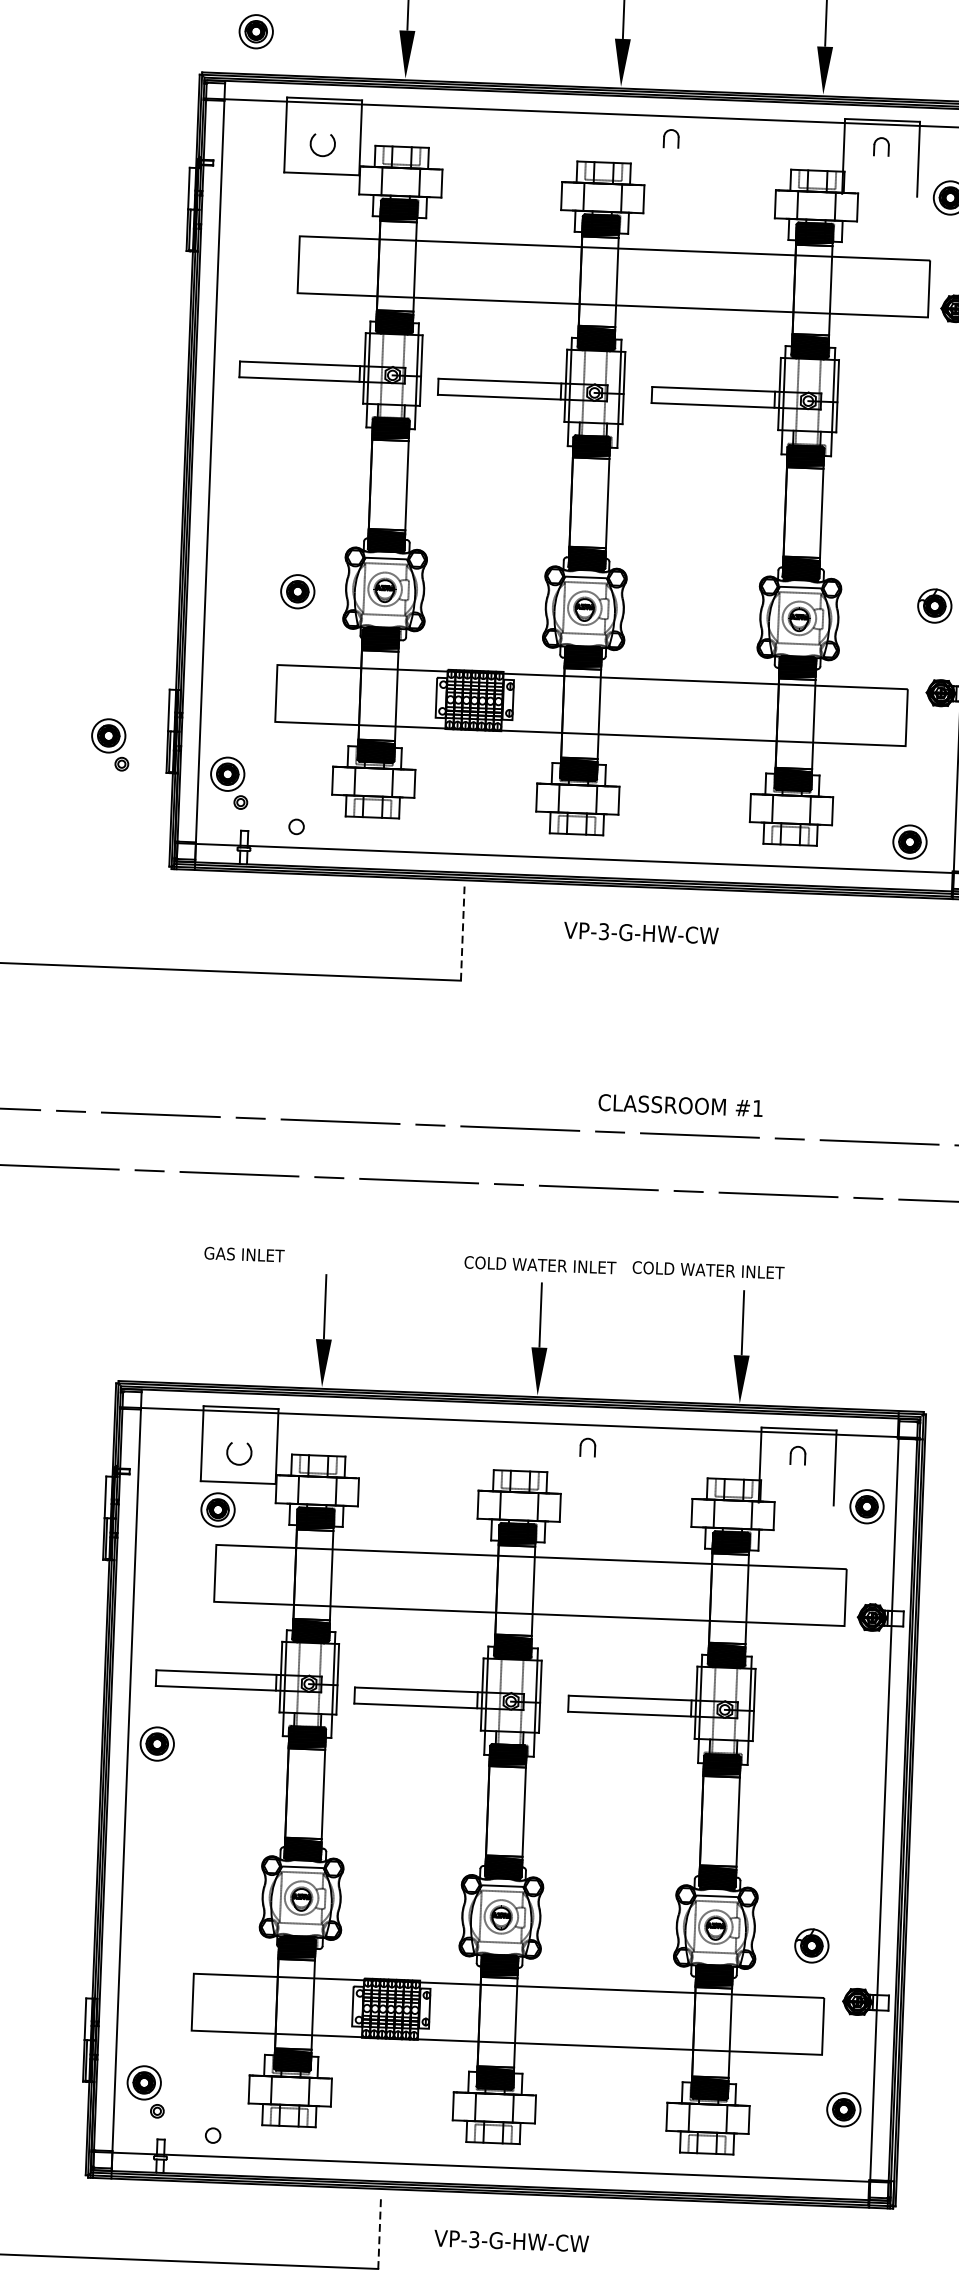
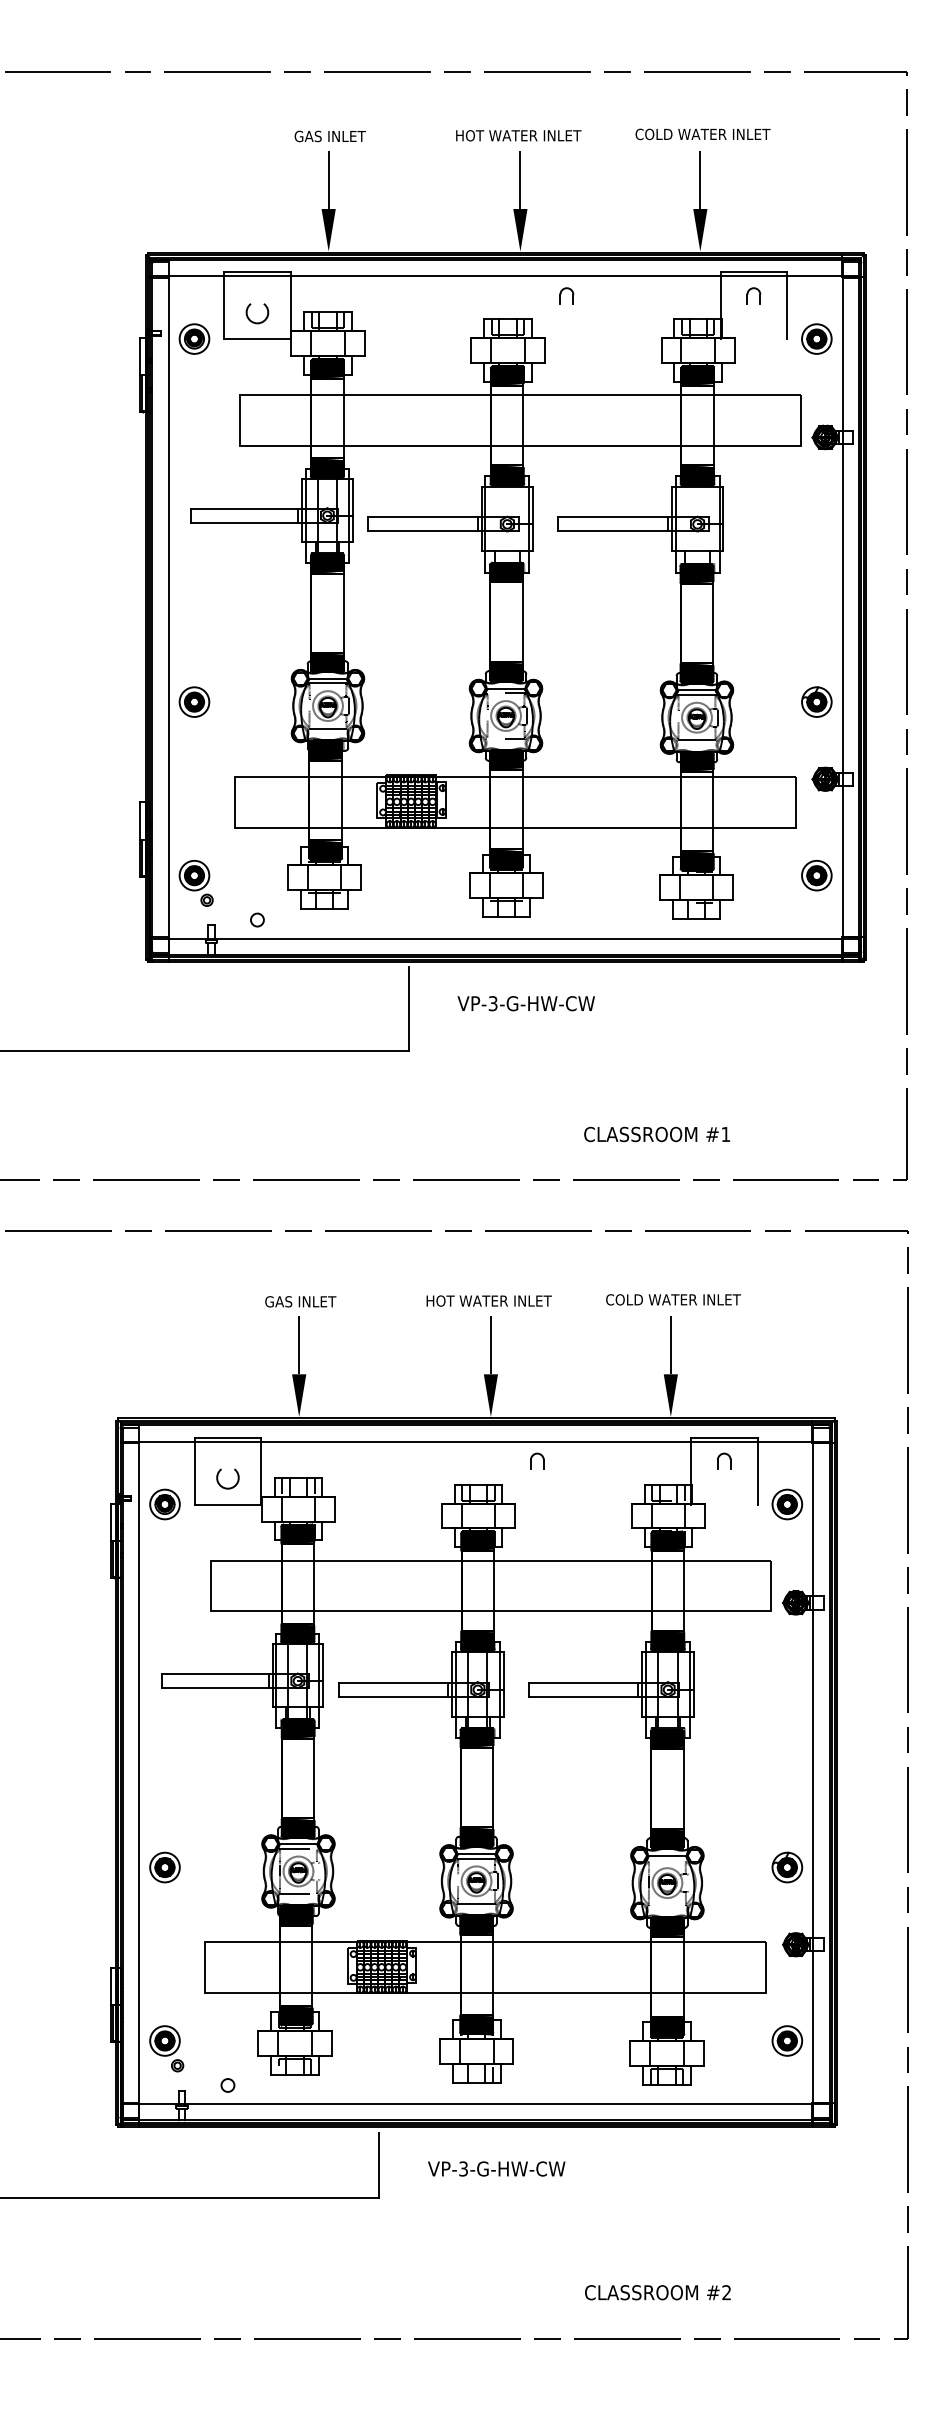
part: (256, 31) -> (194, 338), moved
part: (297, 591) -> (194, 701), moved
part: (109, 744) -> (88, 853), removed
part: (909, 841) -> (816, 875), moved
text: (640, 932) -> (525, 1003), moved
line: (462, 933) -> (408, 1009), dashed -> solid
text: (681, 1105) -> (657, 1134), moved
text: (244, 1254) -> (300, 1301), moved
text: (539, 1264) -> (488, 1300), COLD WATER INLET -> HOT WATER INLET
text: (708, 1269) -> (673, 1299), moved
part: (217, 1509) -> (164, 1504), moved
part: (156, 1743) -> (164, 1867), moved
part: (812, 1945) -> (787, 1867), moved
line: (380, 2232) -> (379, 2165), dashed -> solid

